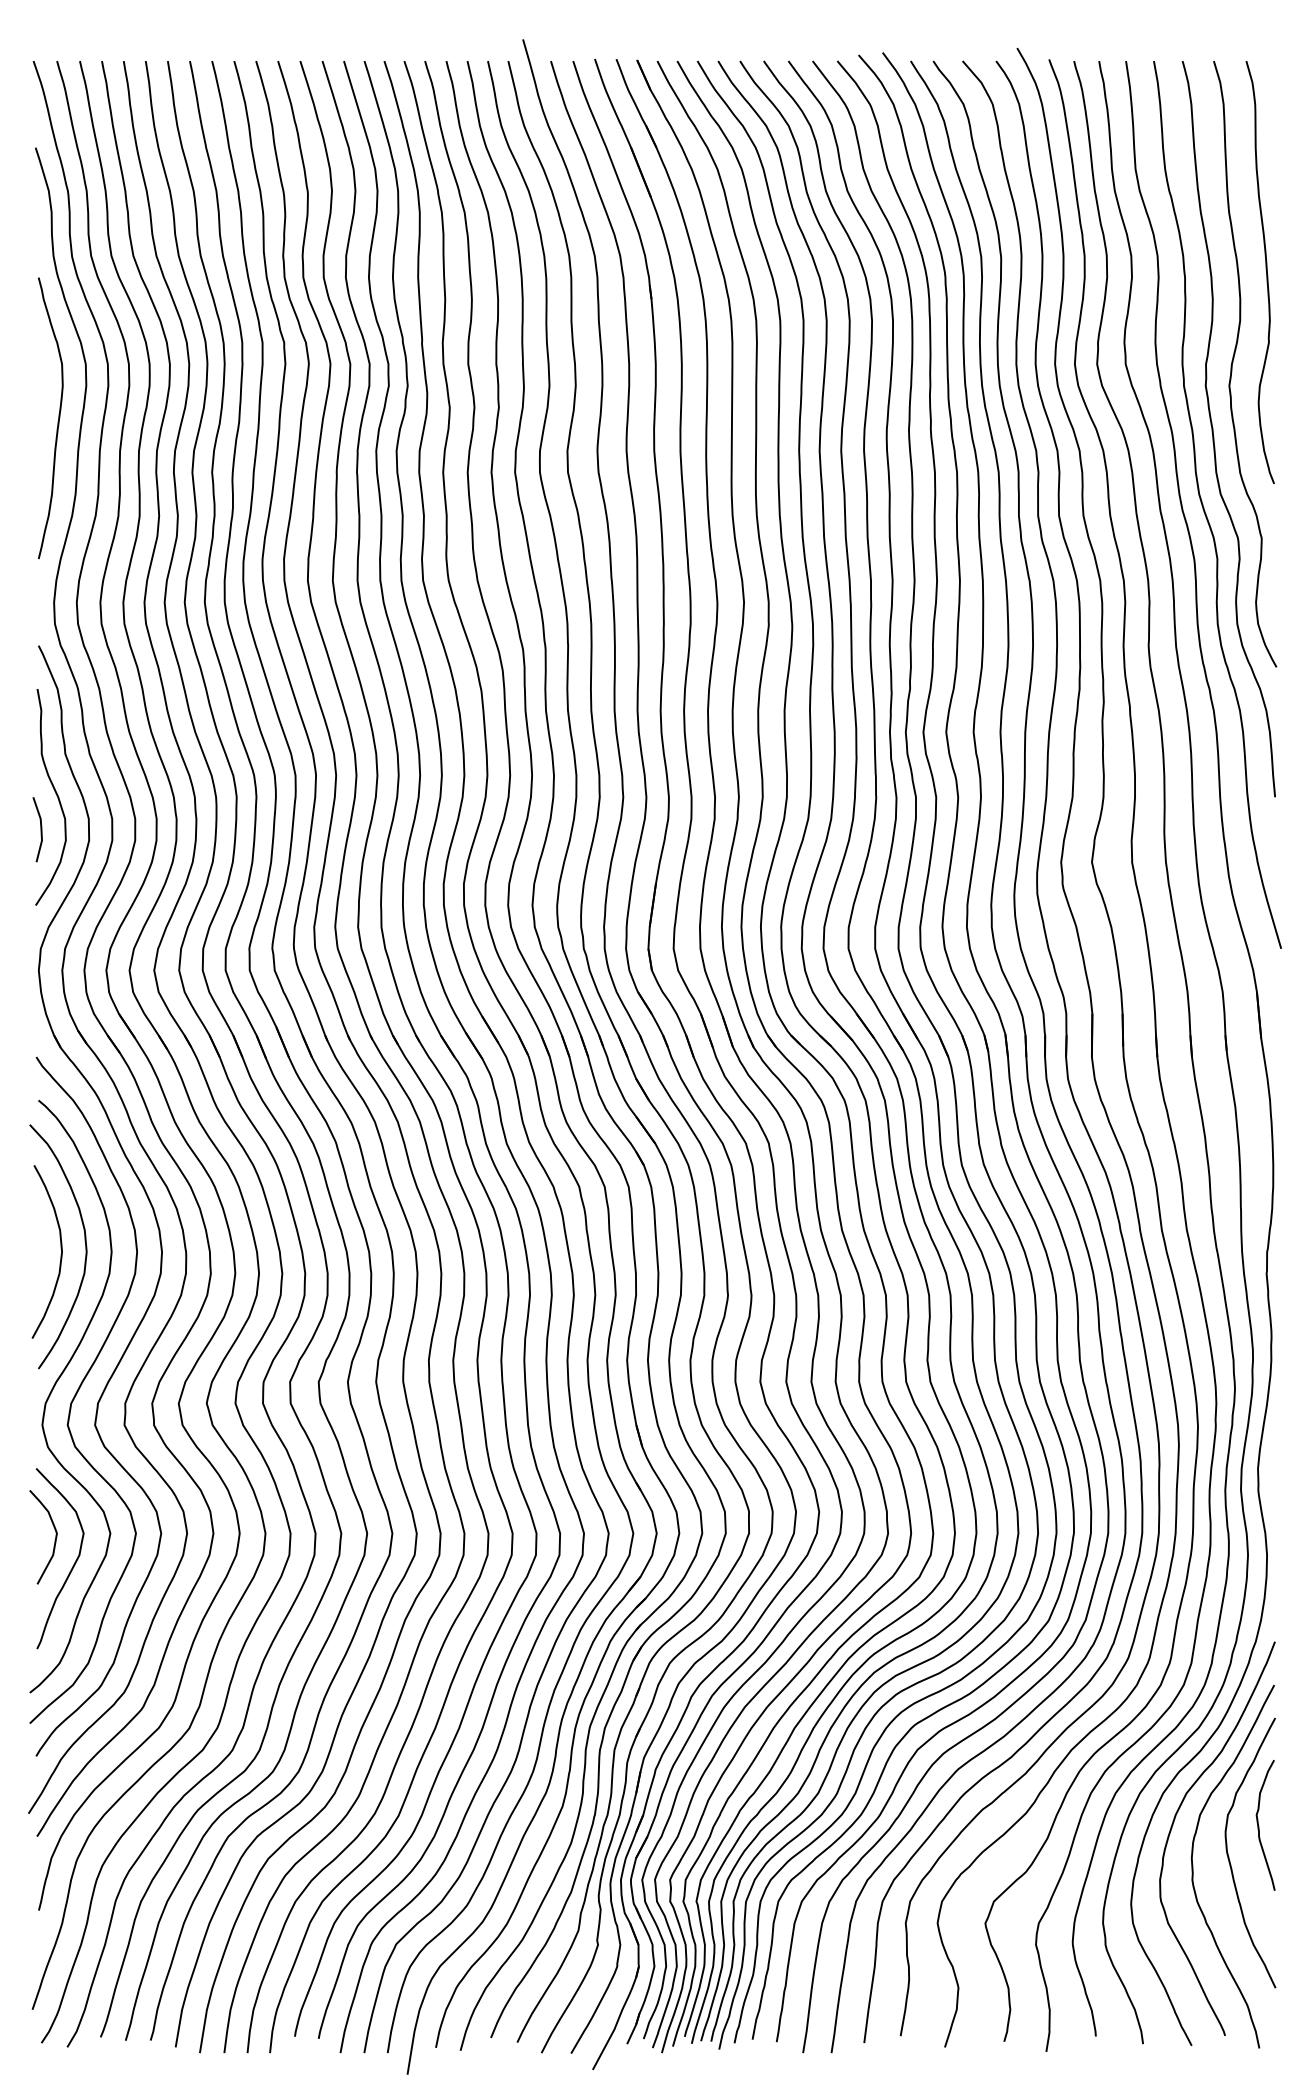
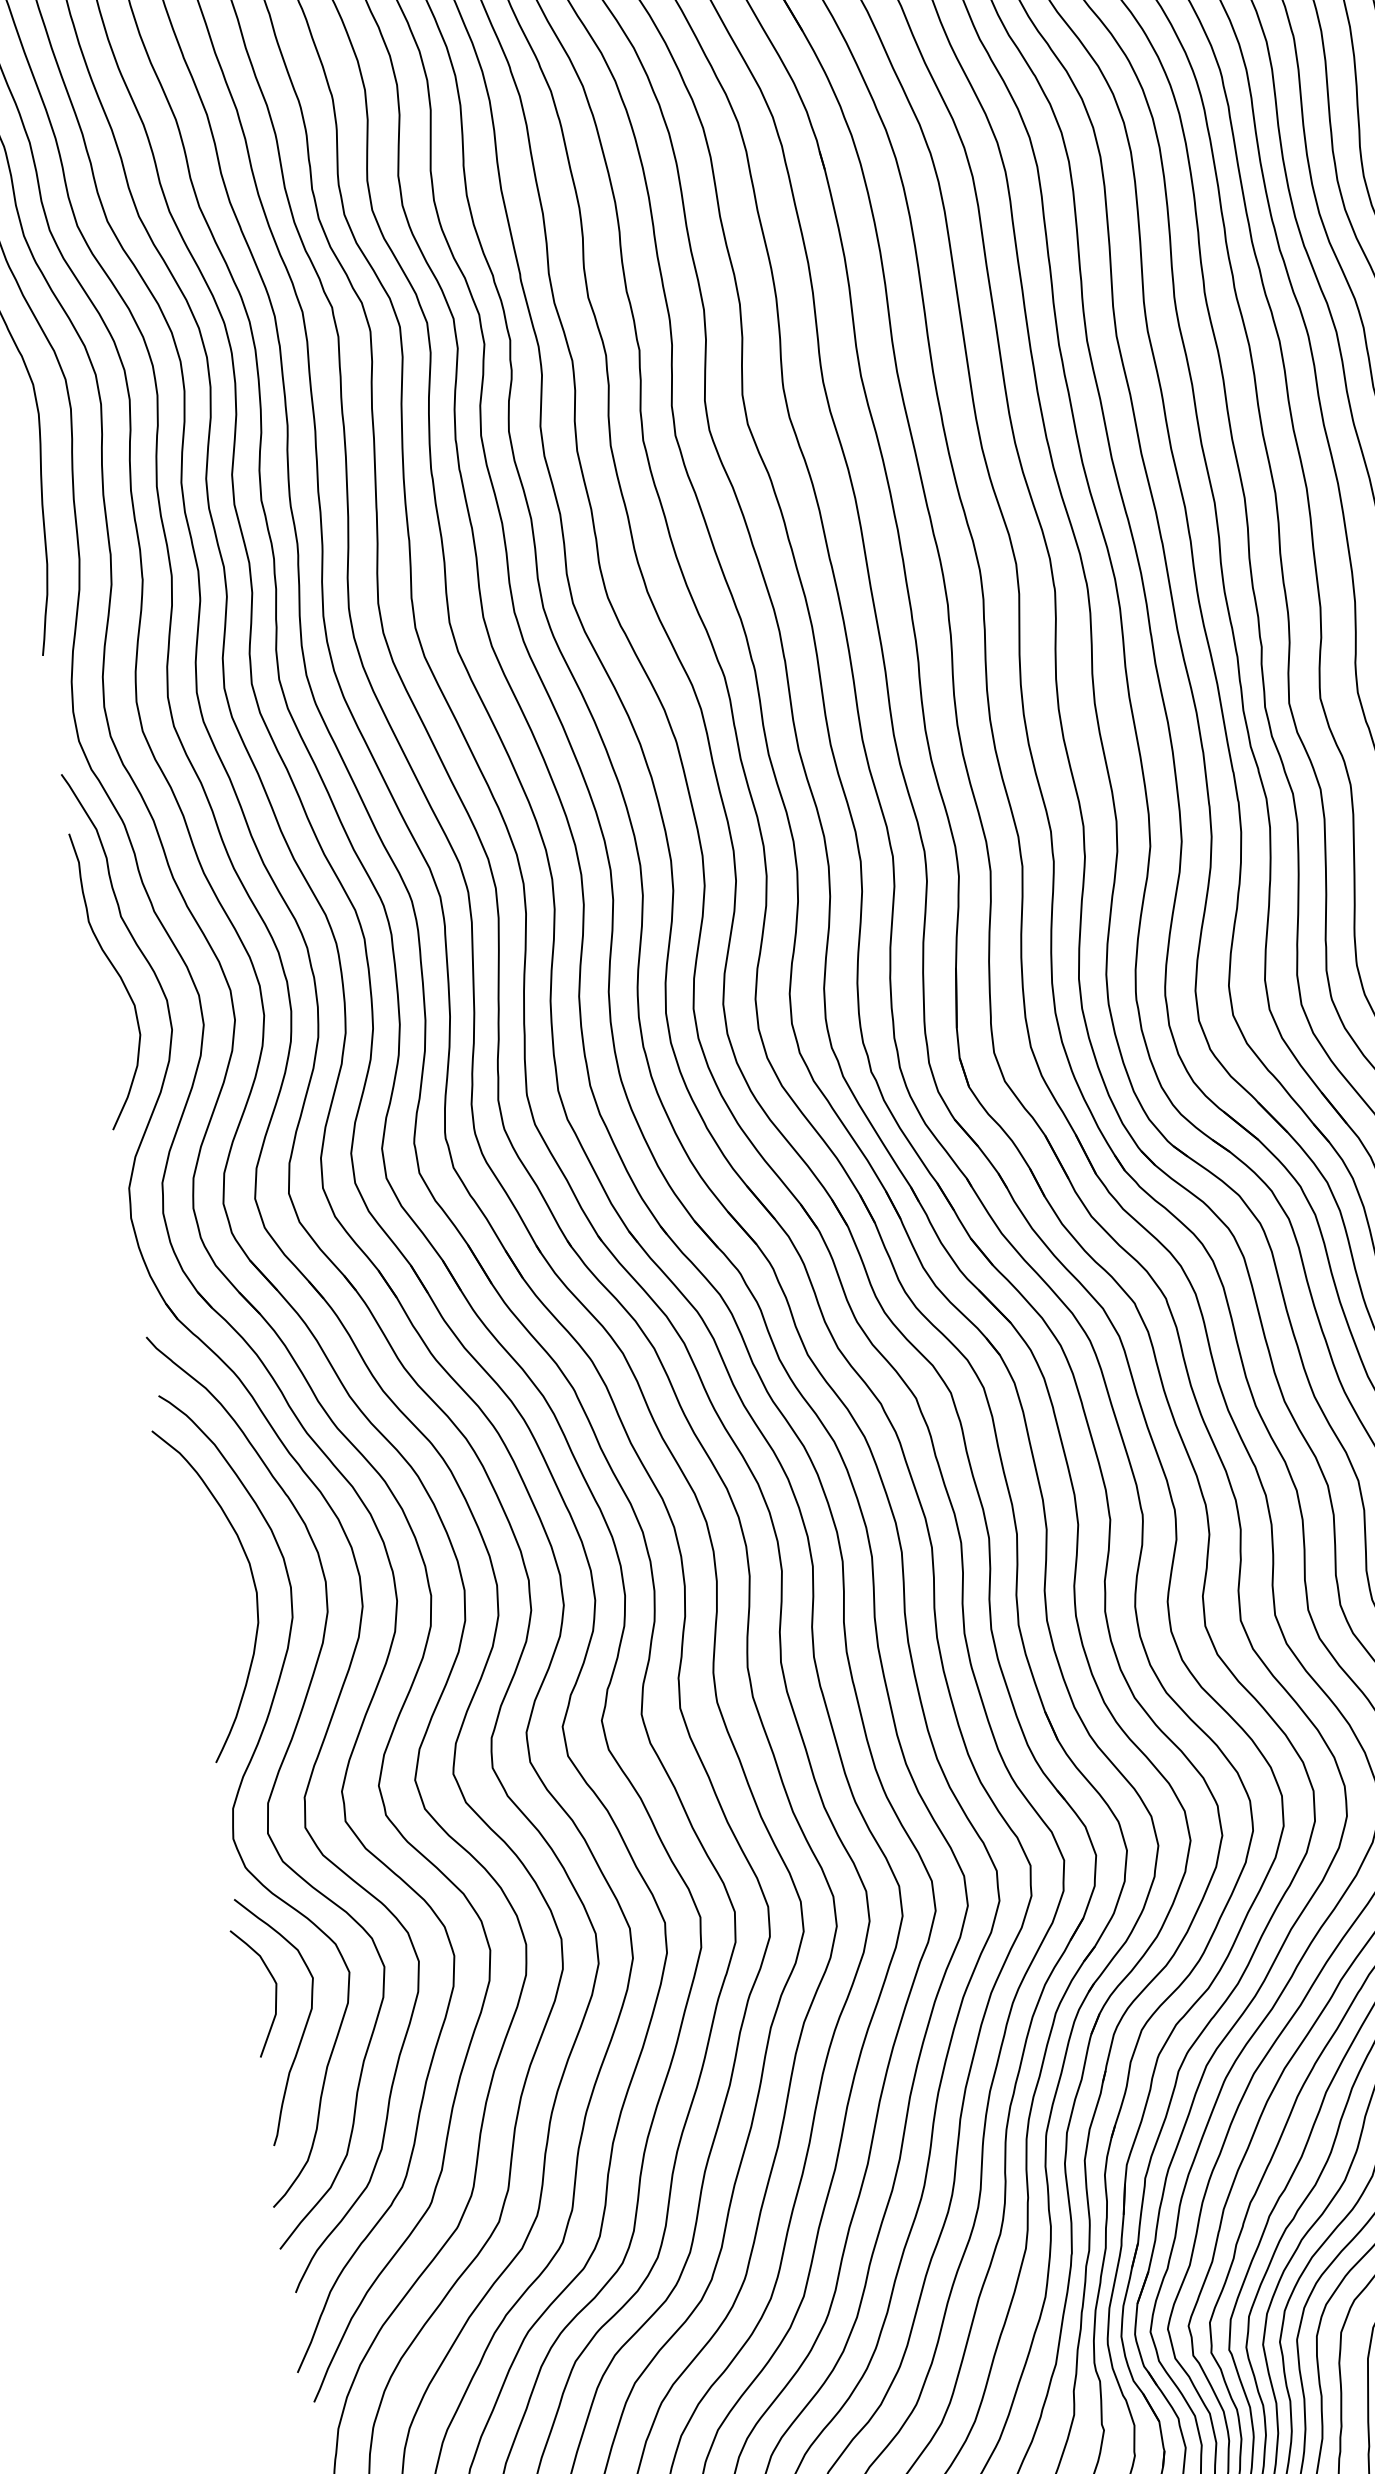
line: (40, 829) -> (103, 1025), removed
curve: (60, 1248) -> (220, 1593), removed

